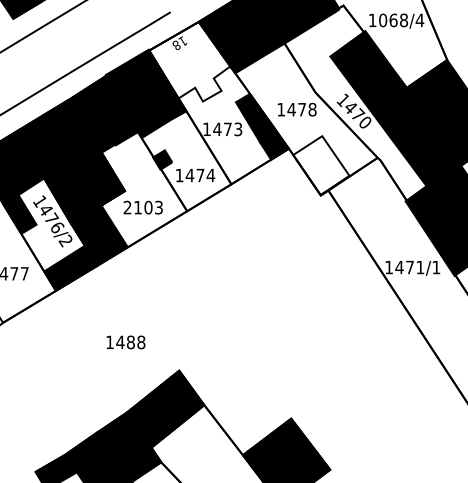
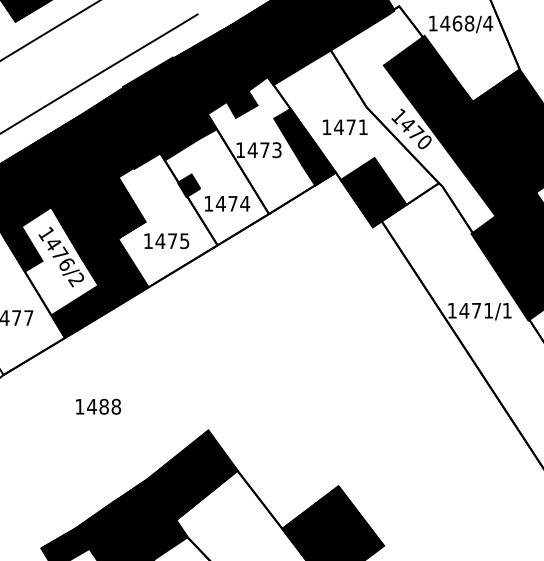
text: (383, 20) -> (445, 23), 1068/4 -> 1468/4
fill: (189, 61) -> (220, 71), added
text: (311, 109) -> (362, 127), 1478 -> 1471
fill: (321, 165) -> (373, 192), added
text: (143, 207) -> (166, 241), 2103 -> 1475
text: (126, 342) -> (98, 406), moved

